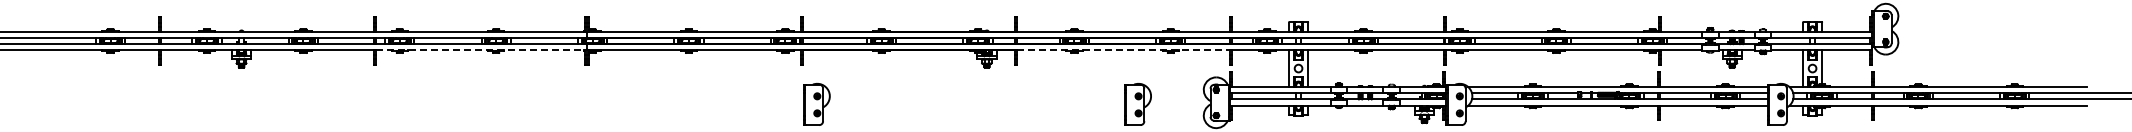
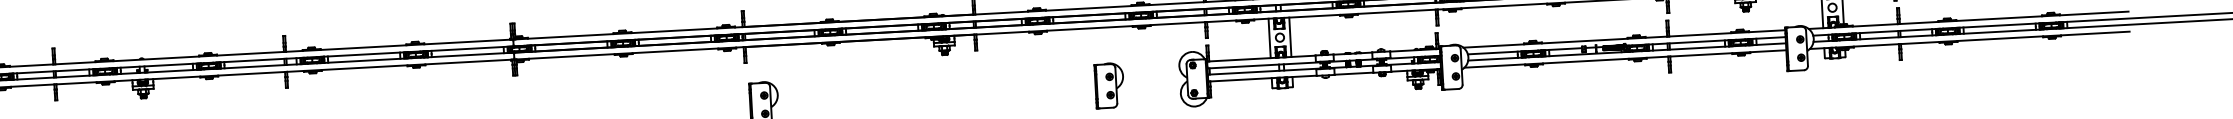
line: (480, 50) -> (399, 65), dashed -> solid
line: (1123, 50) -> (1090, 28), dashed -> solid

